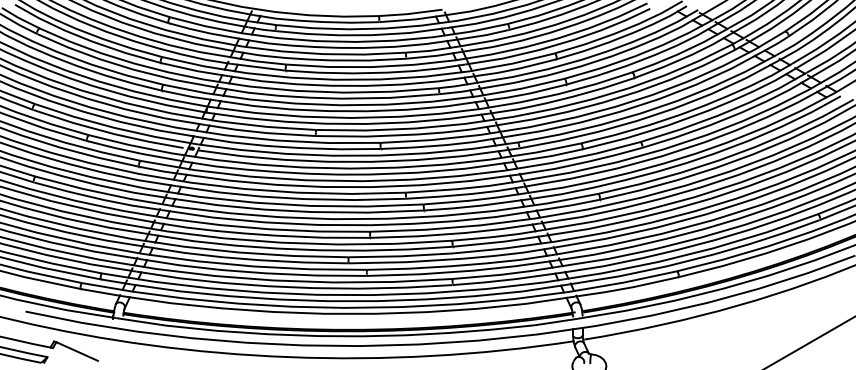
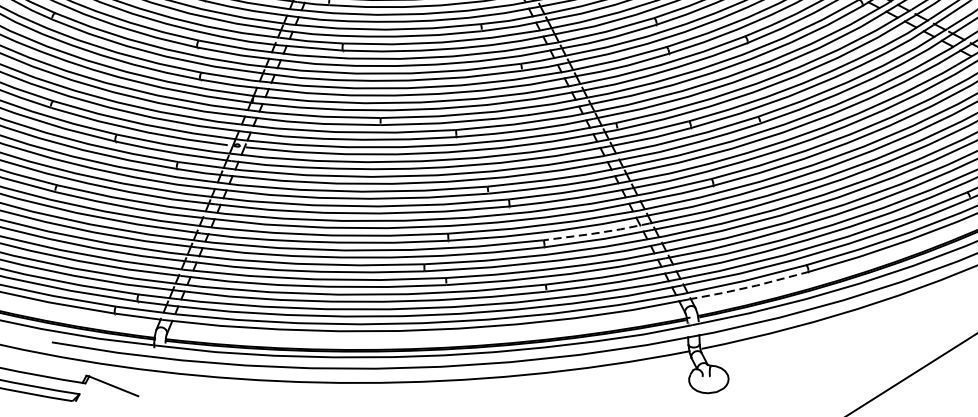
line: (497, 236) -> (596, 233), solid -> dashed
line: (626, 288) -> (748, 287), solid -> dashed

